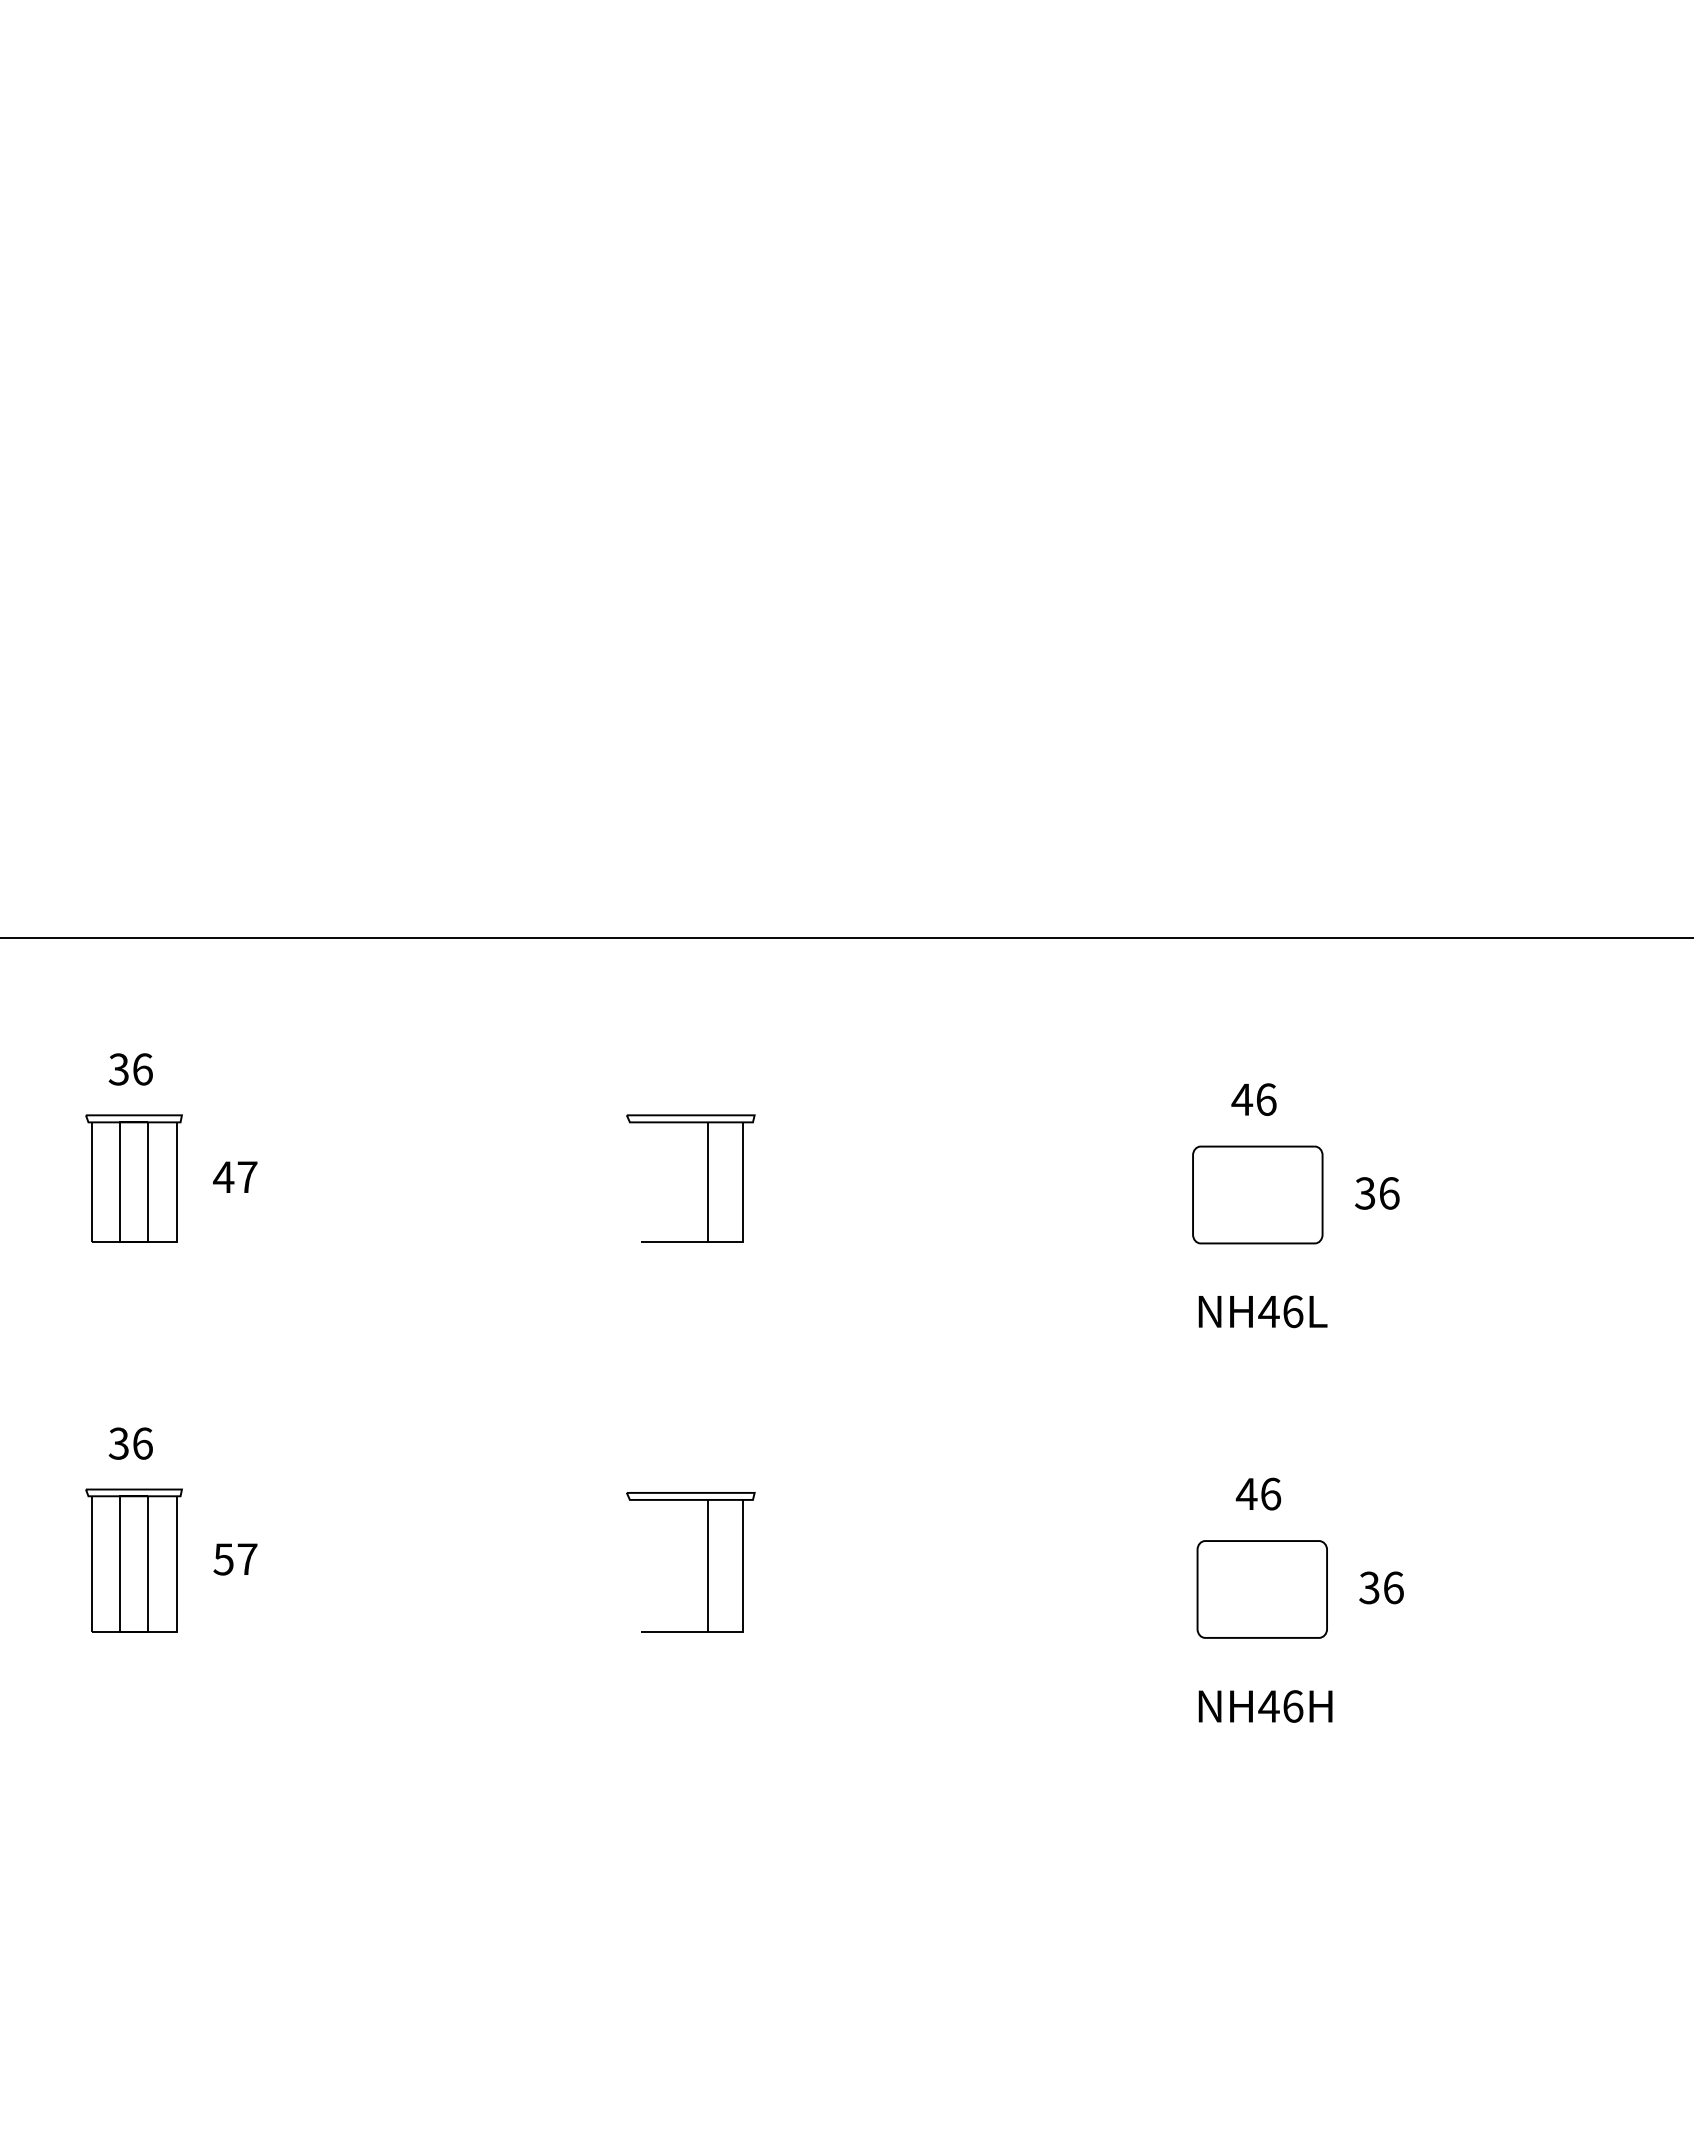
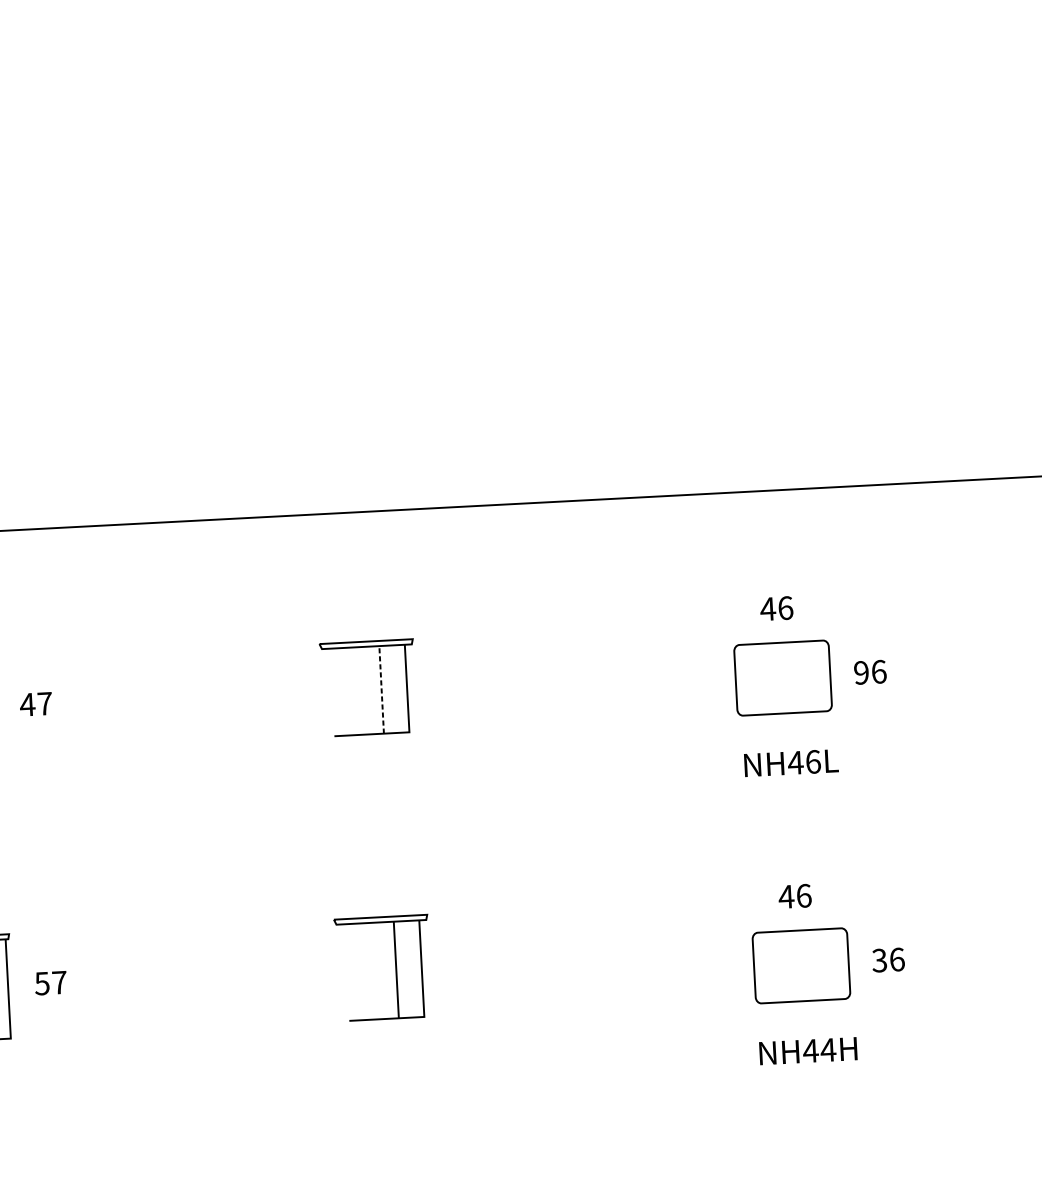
line: (708, 1182) -> (381, 689), solid -> dashed
text: (1365, 1193) -> (861, 672), 36 -> 96
text: (1292, 1706) -> (827, 1050), NH46H -> NH44H

